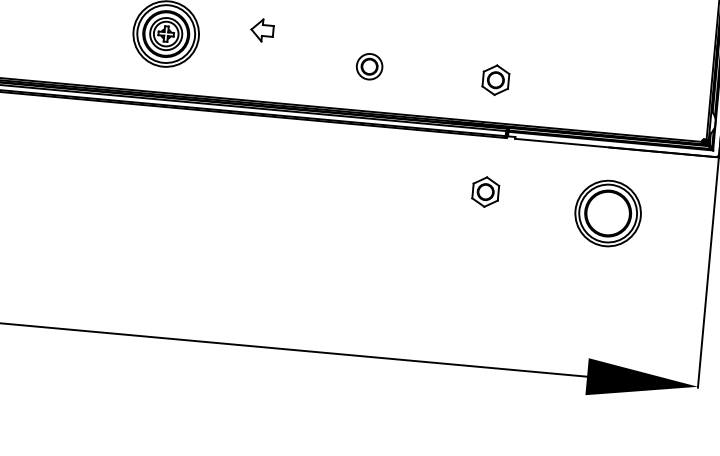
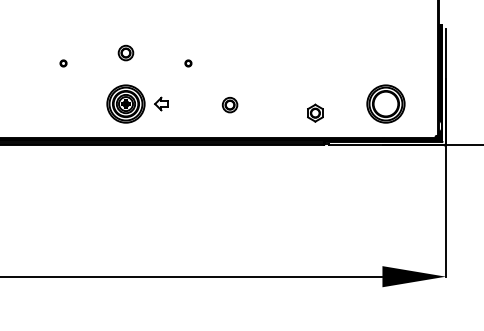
part: (262, 29) -> (161, 103), moved
part: (368, 67) -> (229, 105), moved
part: (485, 190) -> (315, 176), removed
part: (607, 212) -> (385, 103), moved

